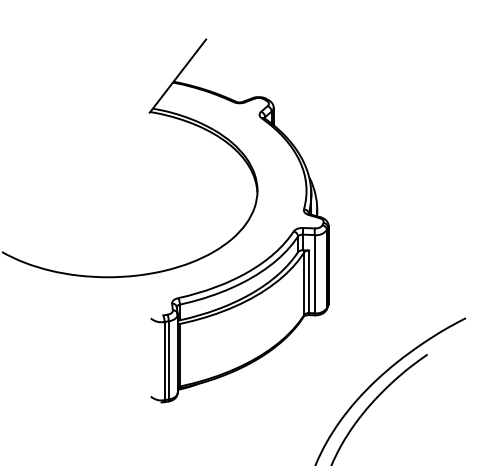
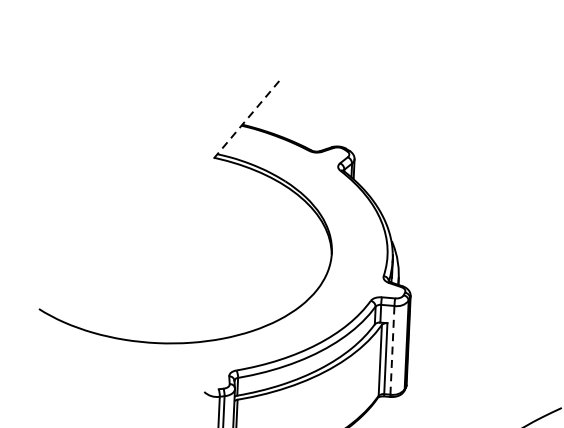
line: (178, 75) -> (248, 117), solid -> dashed
line: (314, 273) -> (392, 349), solid -> dashed

